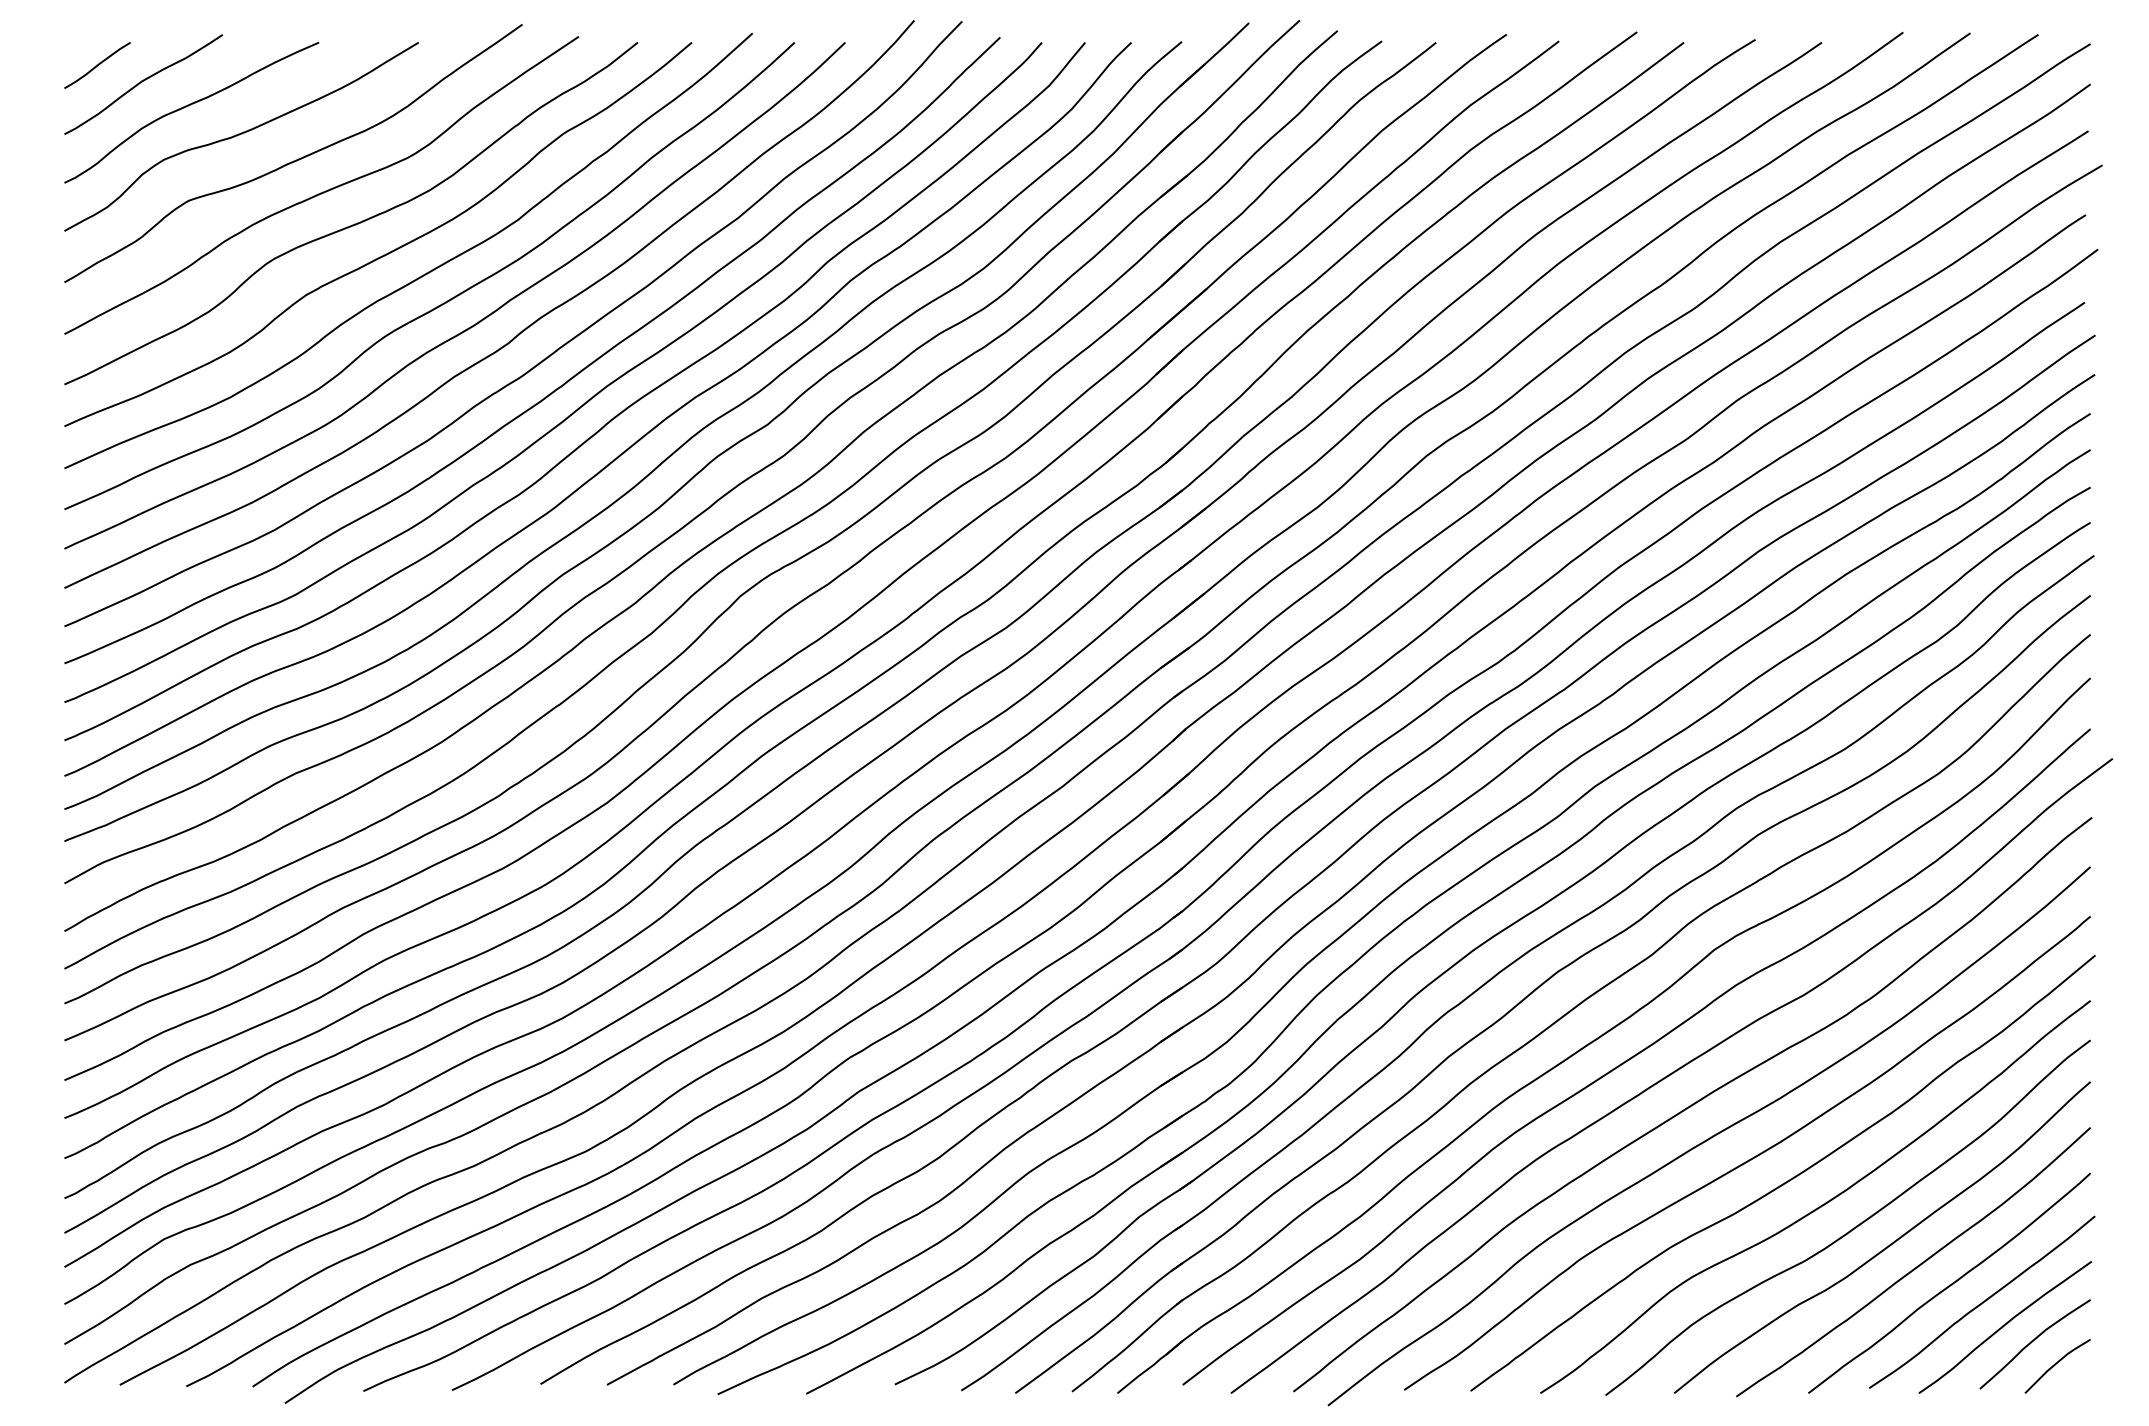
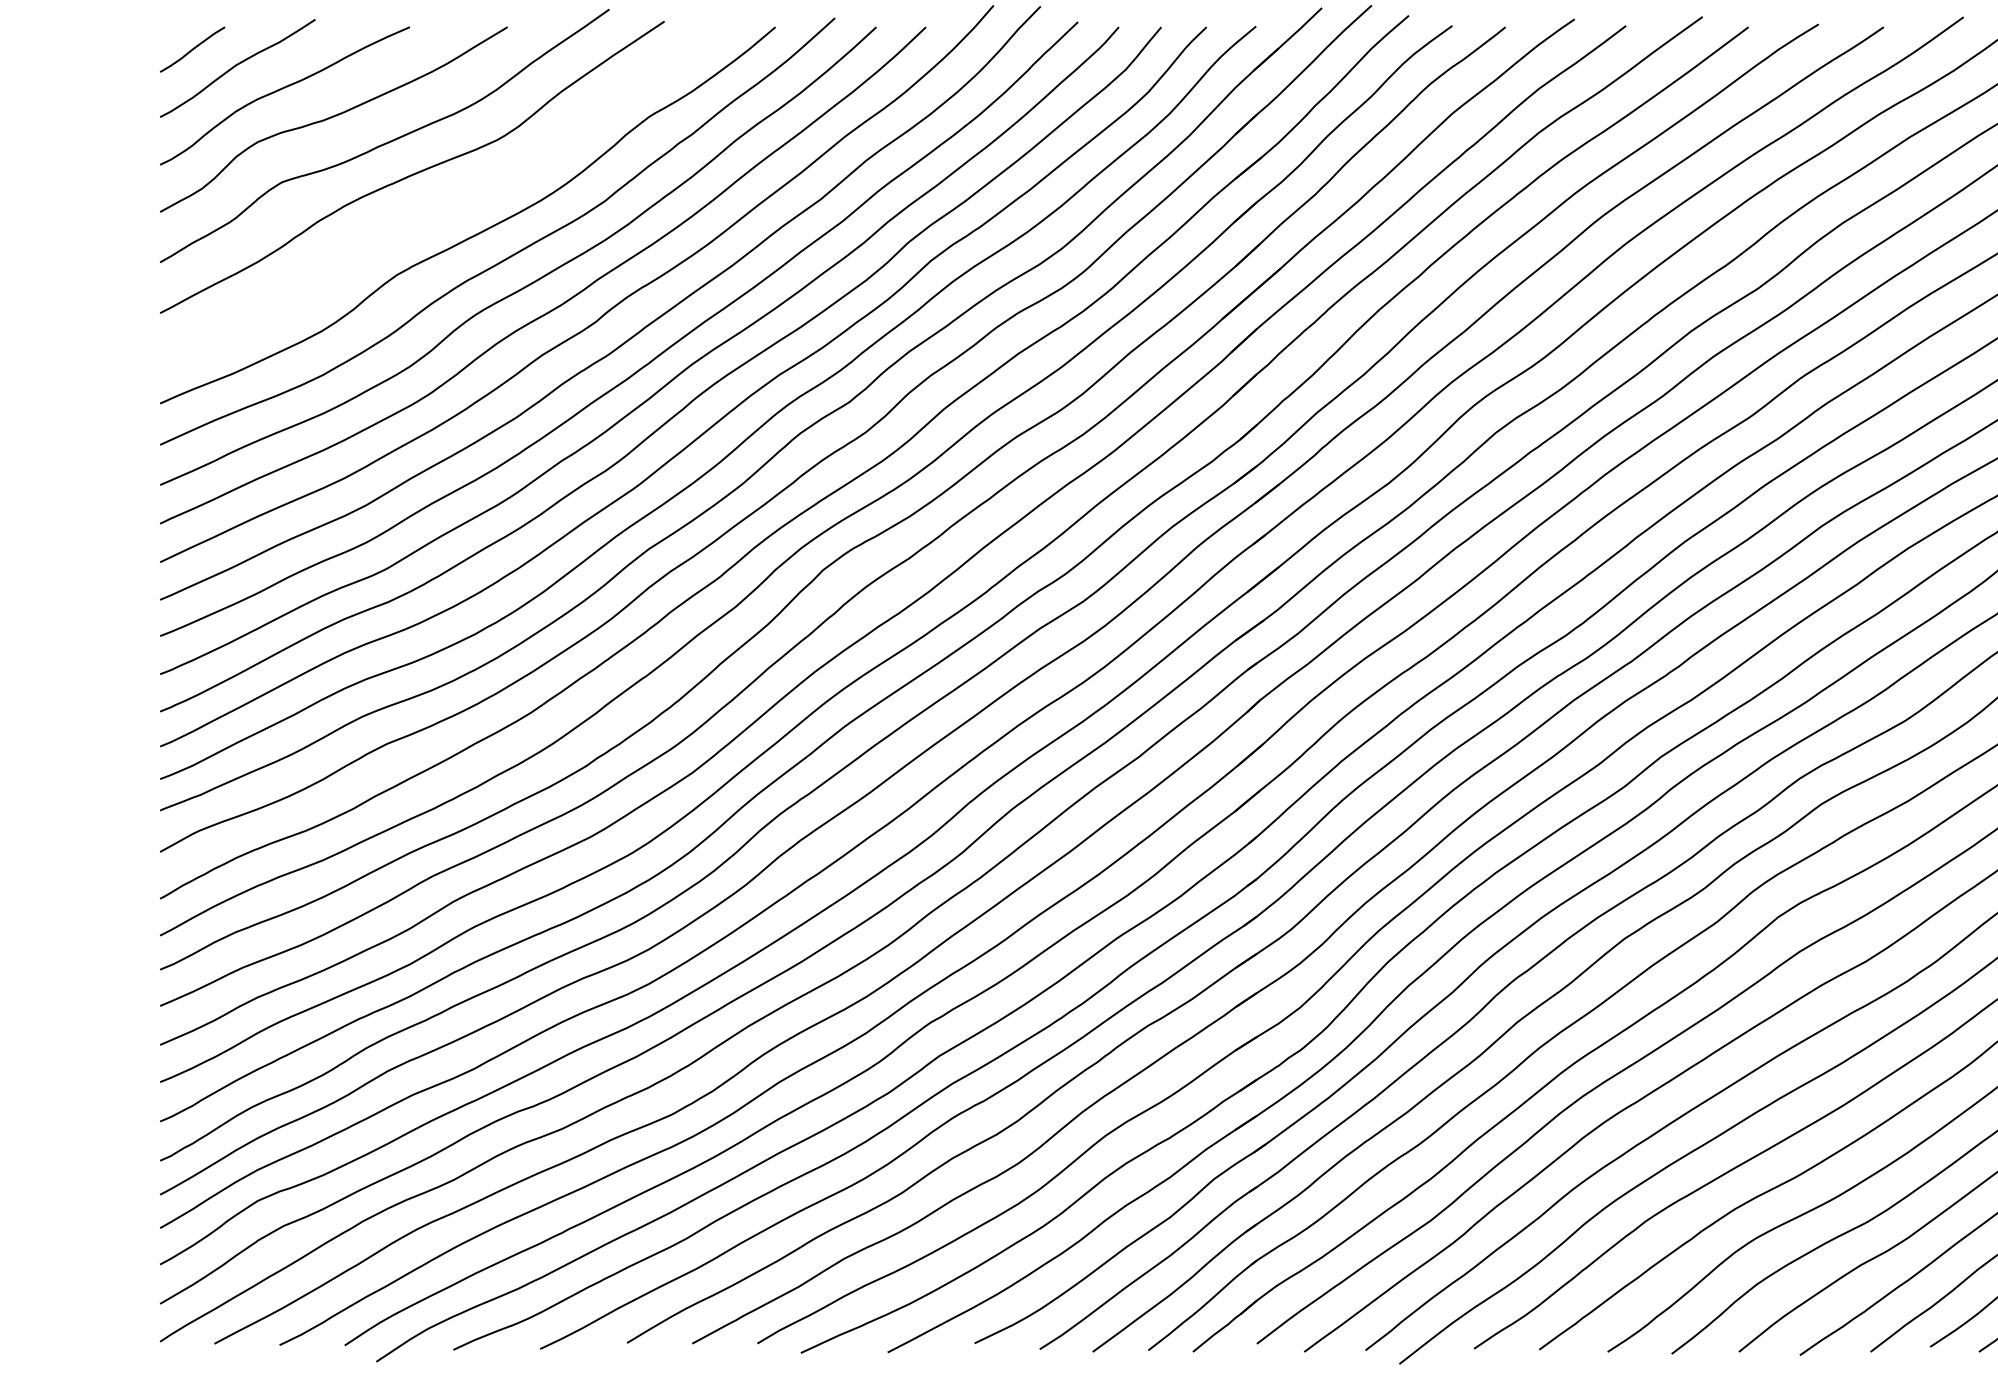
curve: (354, 223) -> (444, 204), removed

